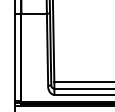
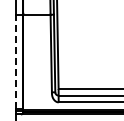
line: (15, 56) -> (16, 61), solid -> dashed

